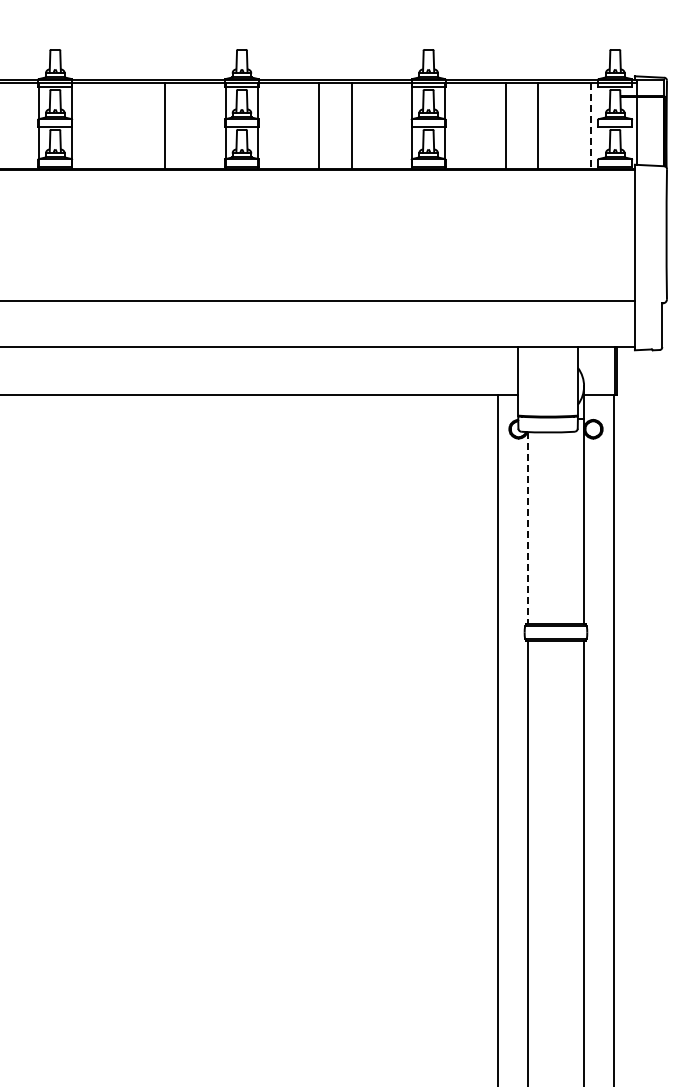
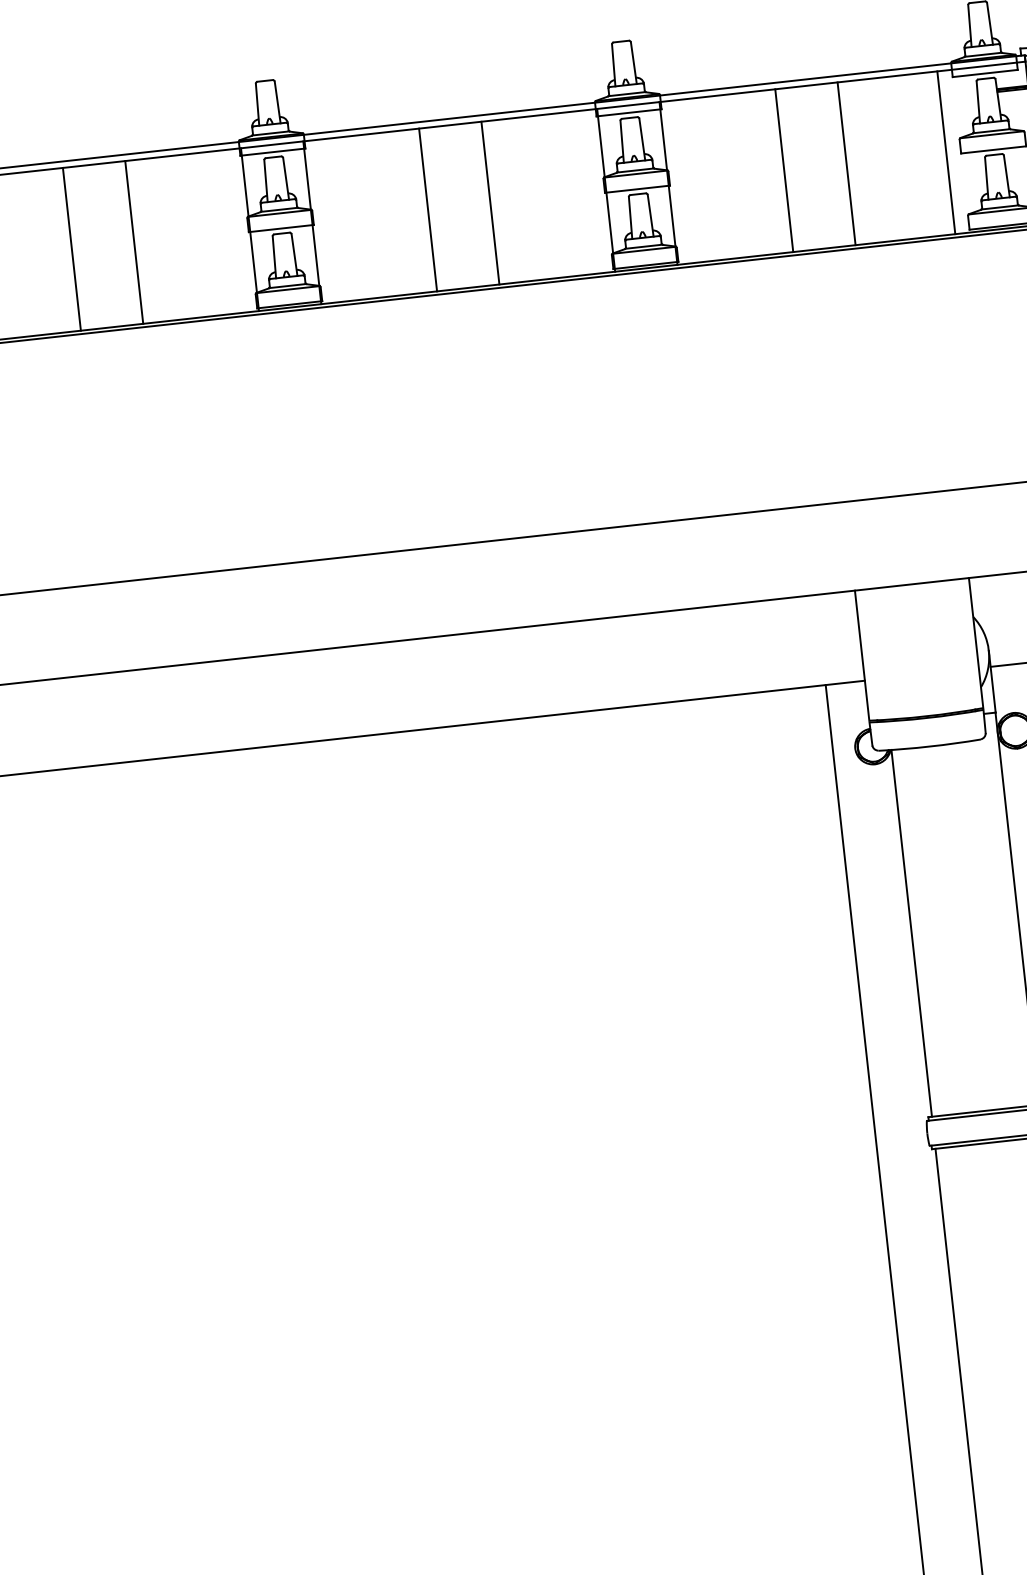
line: (132, 125) -> (72, 248), added
line: (590, 126) -> (946, 153), dashed -> solid
line: (528, 528) -> (912, 933), dashed -> solid

